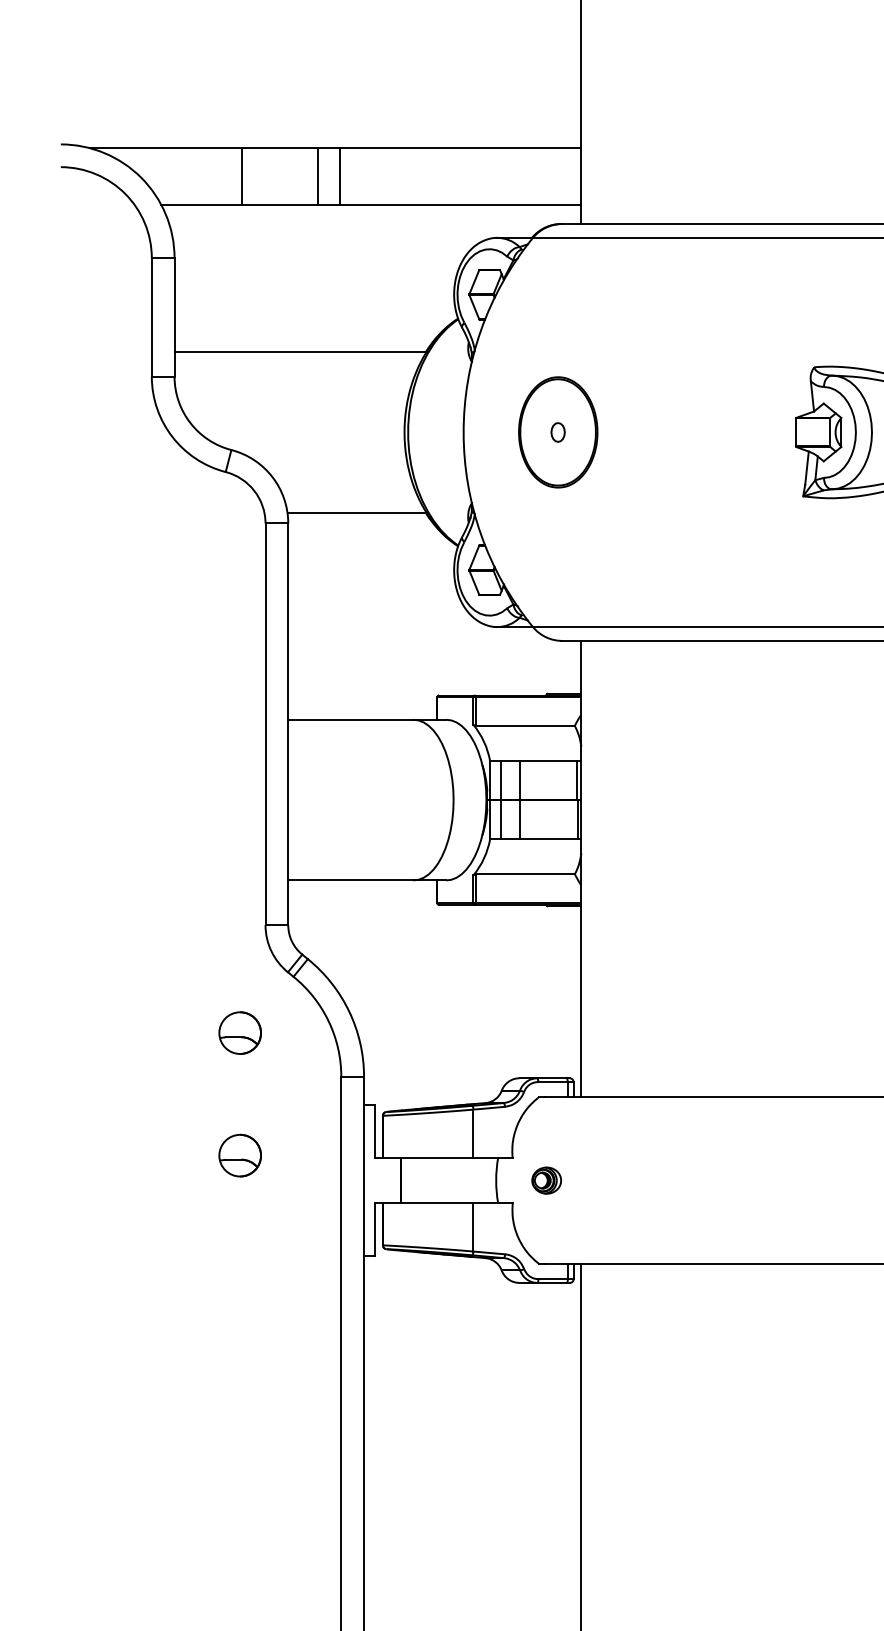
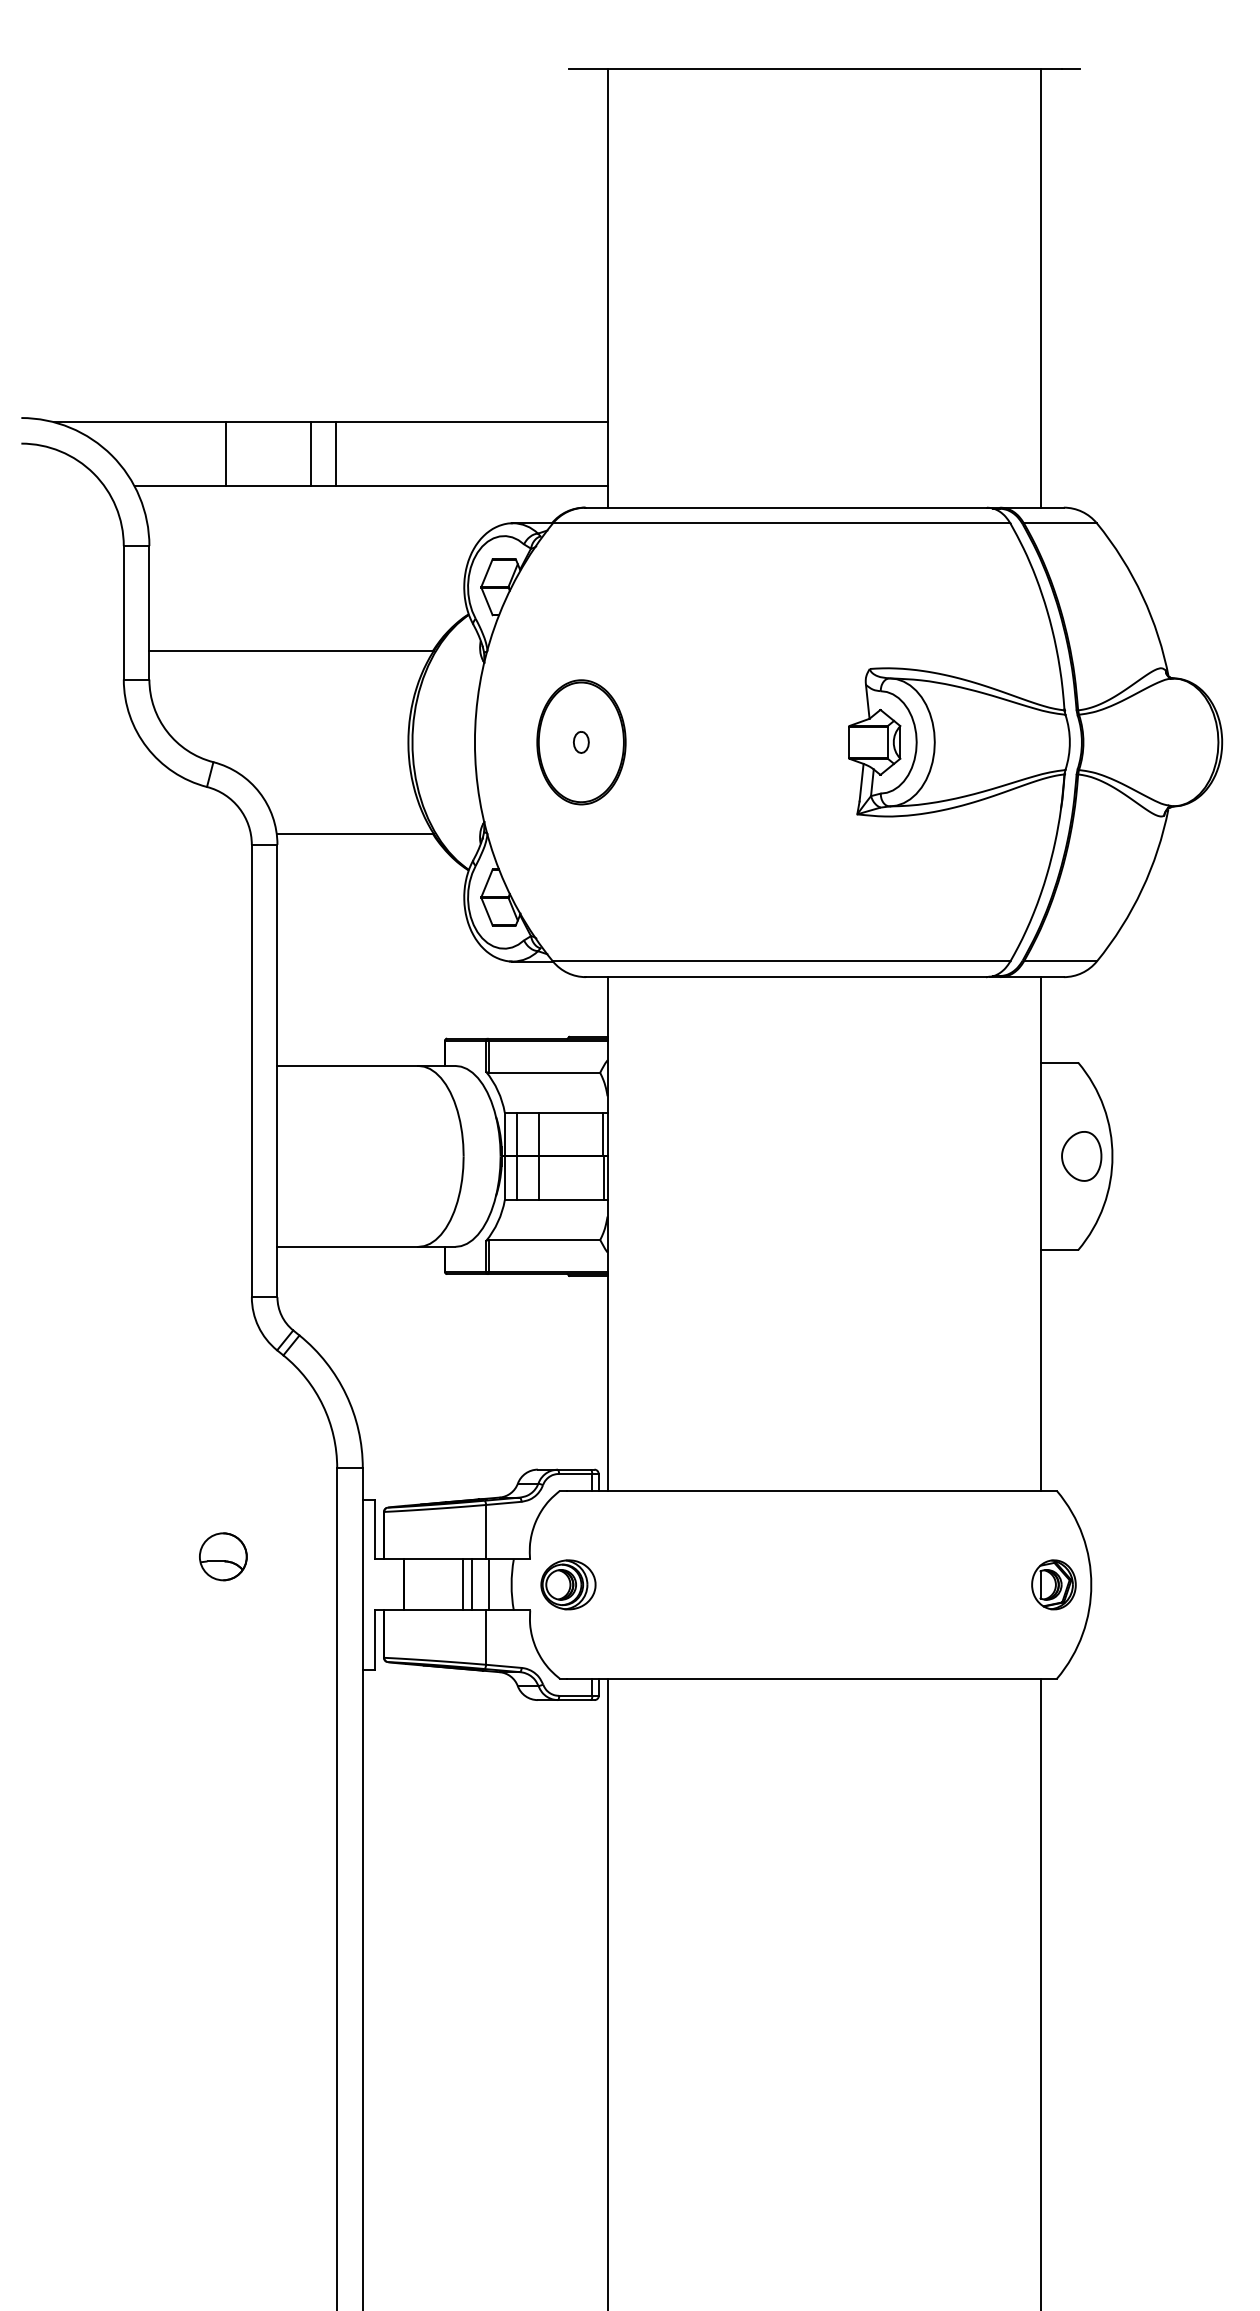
part: (240, 1032) -> (223, 1418), removed
line: (453, 1180) -> (463, 1584), added
line: (461, 1180) -> (472, 1584), added
line: (476, 1180) -> (489, 1584), added
part: (546, 1180) -> (568, 1584), size x1.67

